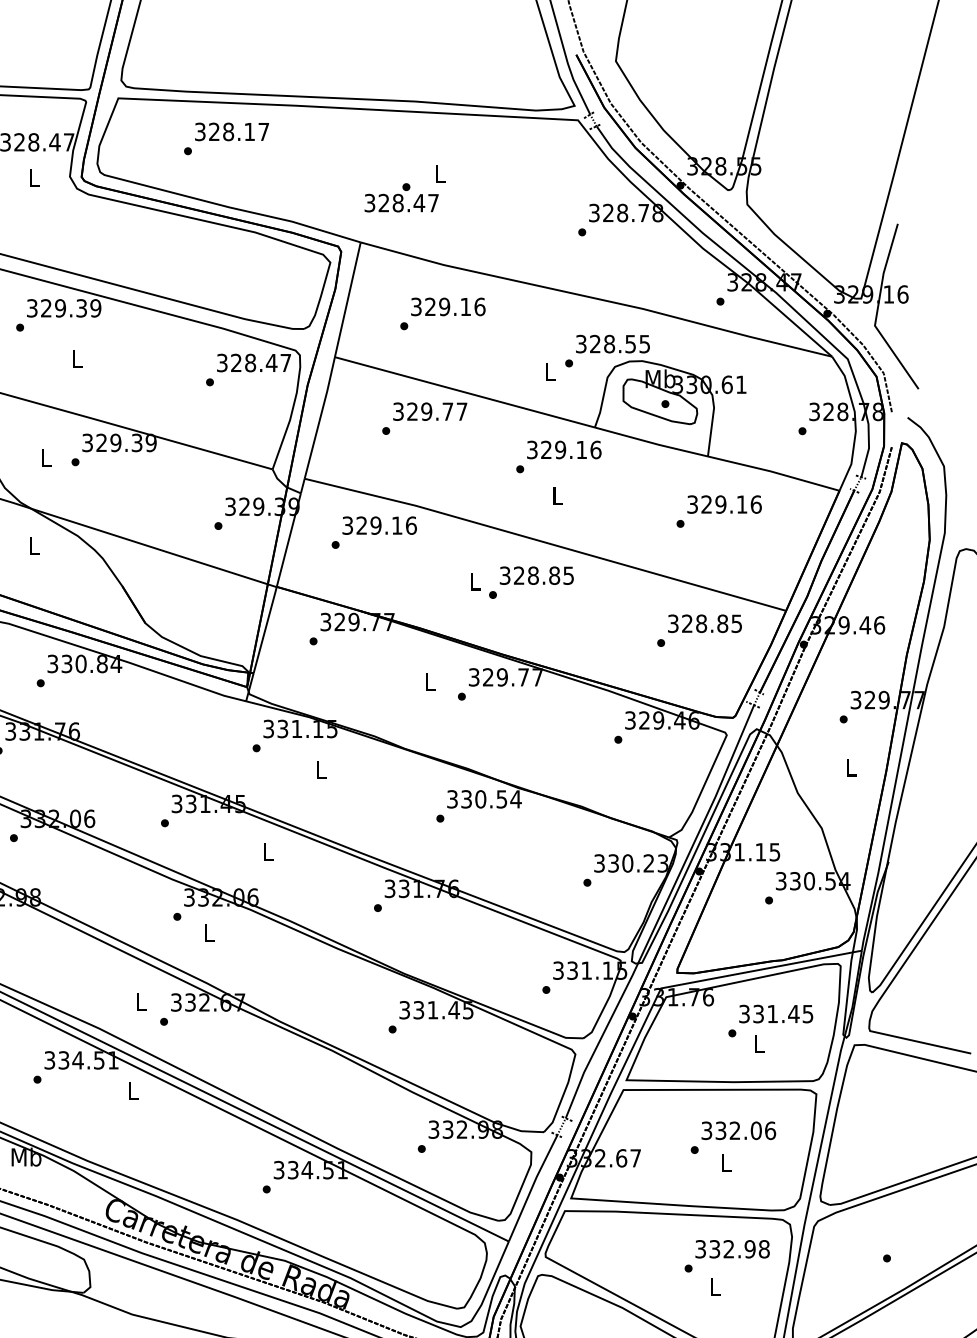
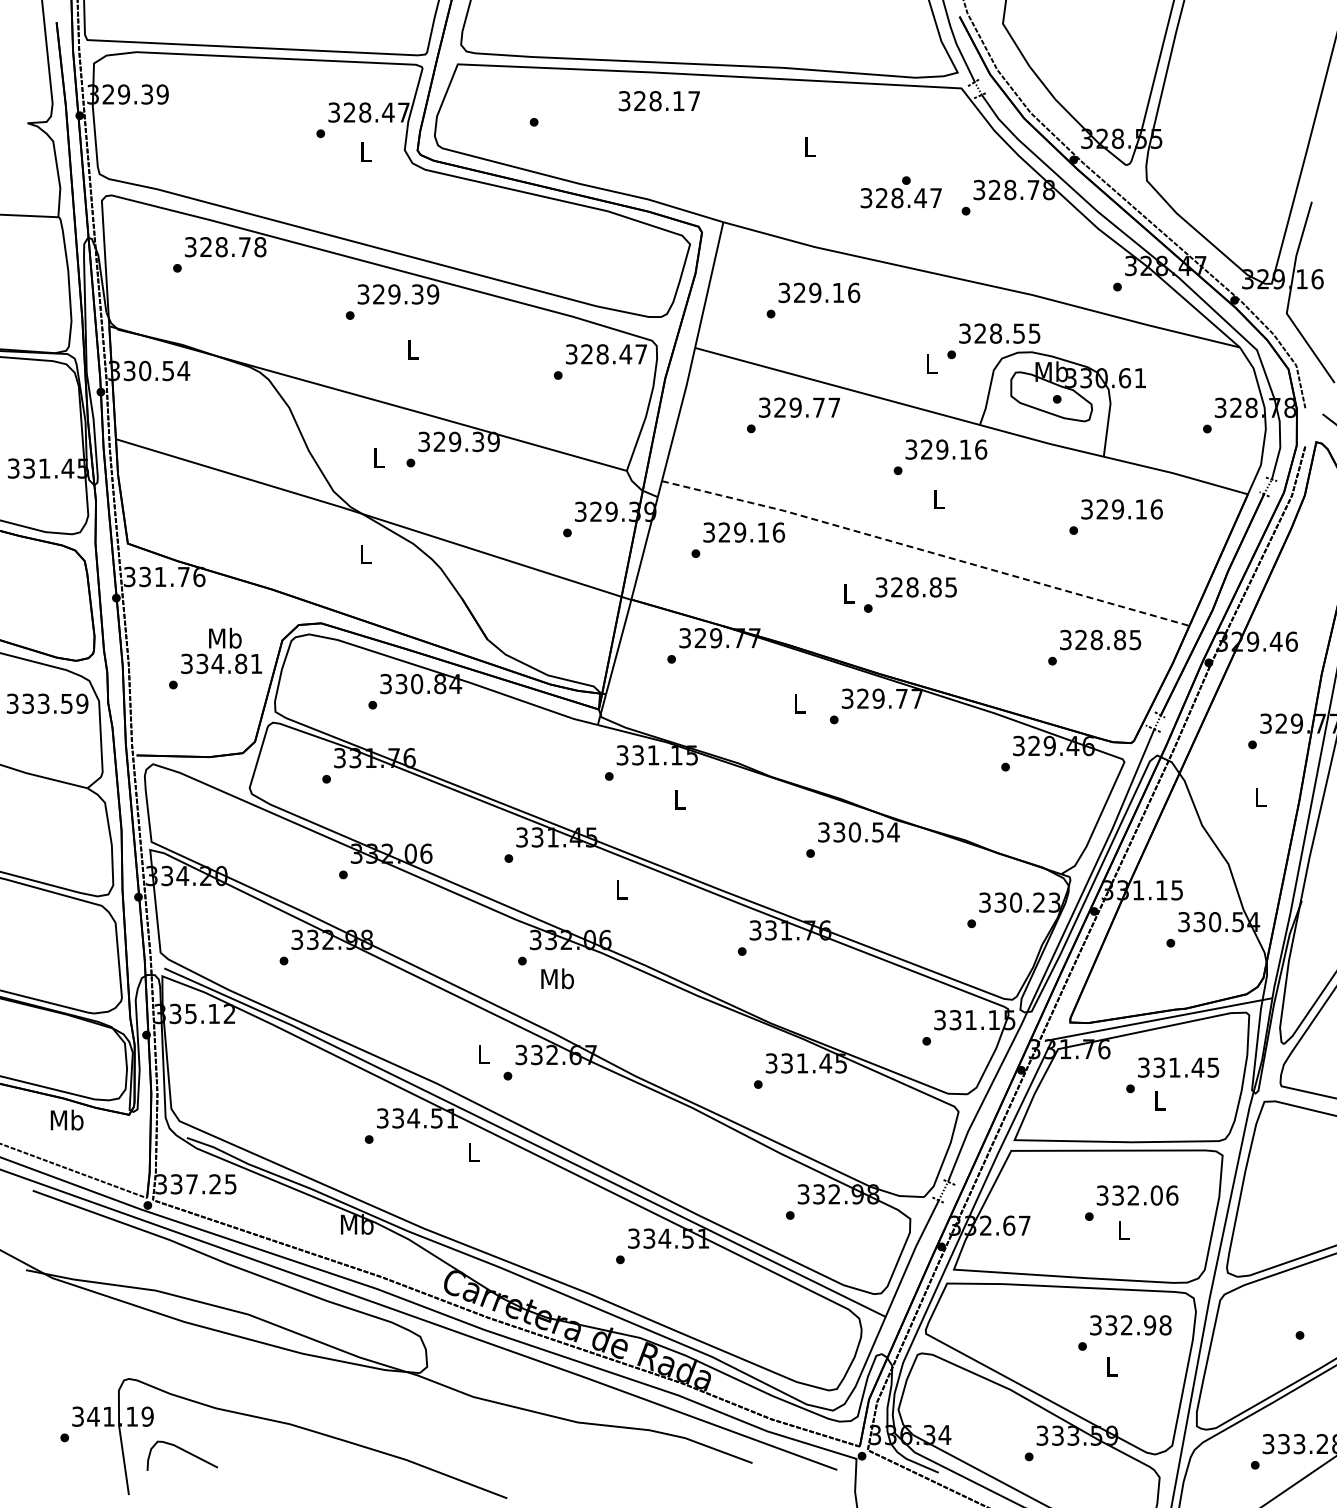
text: (231, 132) -> (658, 101), moved
text: (401, 197) -> (900, 192), moved
line: (546, 542) -> (926, 551), solid -> dashed
text: (209, 932) -> (557, 978), L -> Mb

